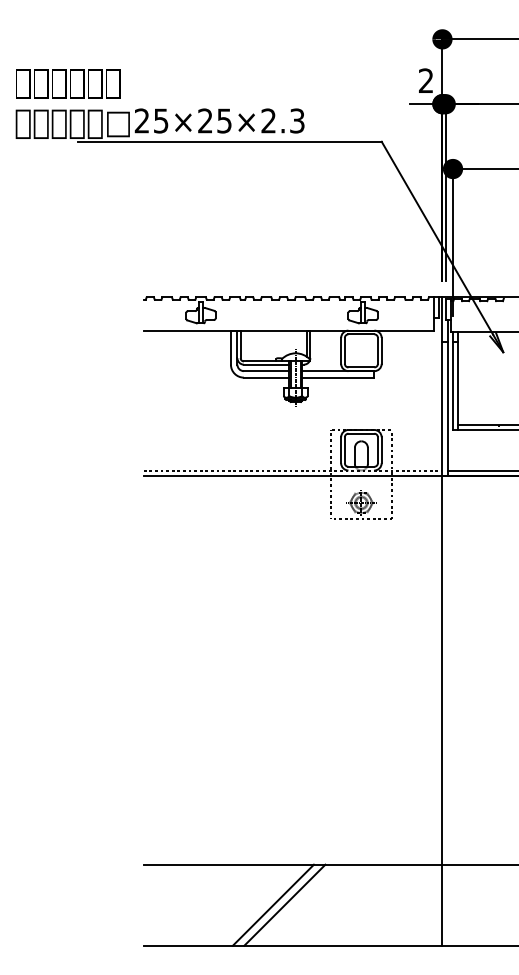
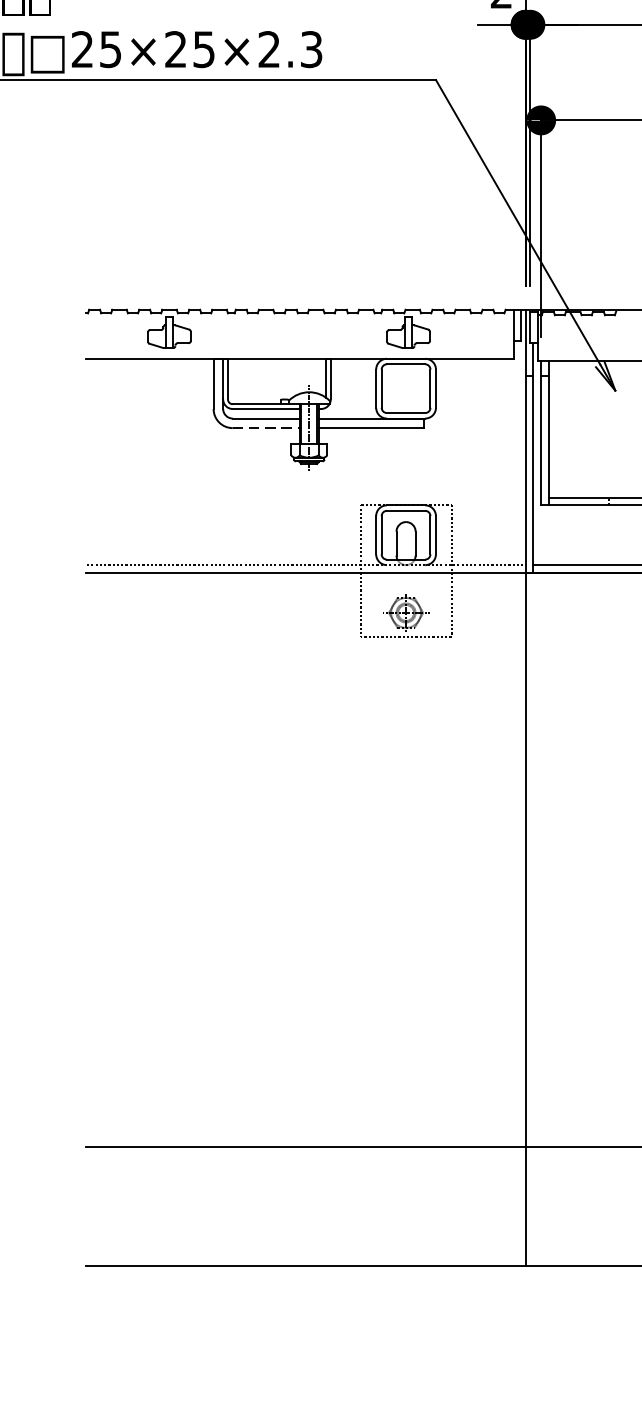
line: (266, 377) -> (266, 427), solid -> dashed
line: (272, 904) -> (274, 1205), removed
line: (284, 904) -> (292, 1205), removed

